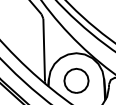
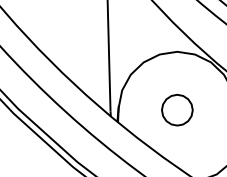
part: (76, 80) -> (177, 109), size x0.6

